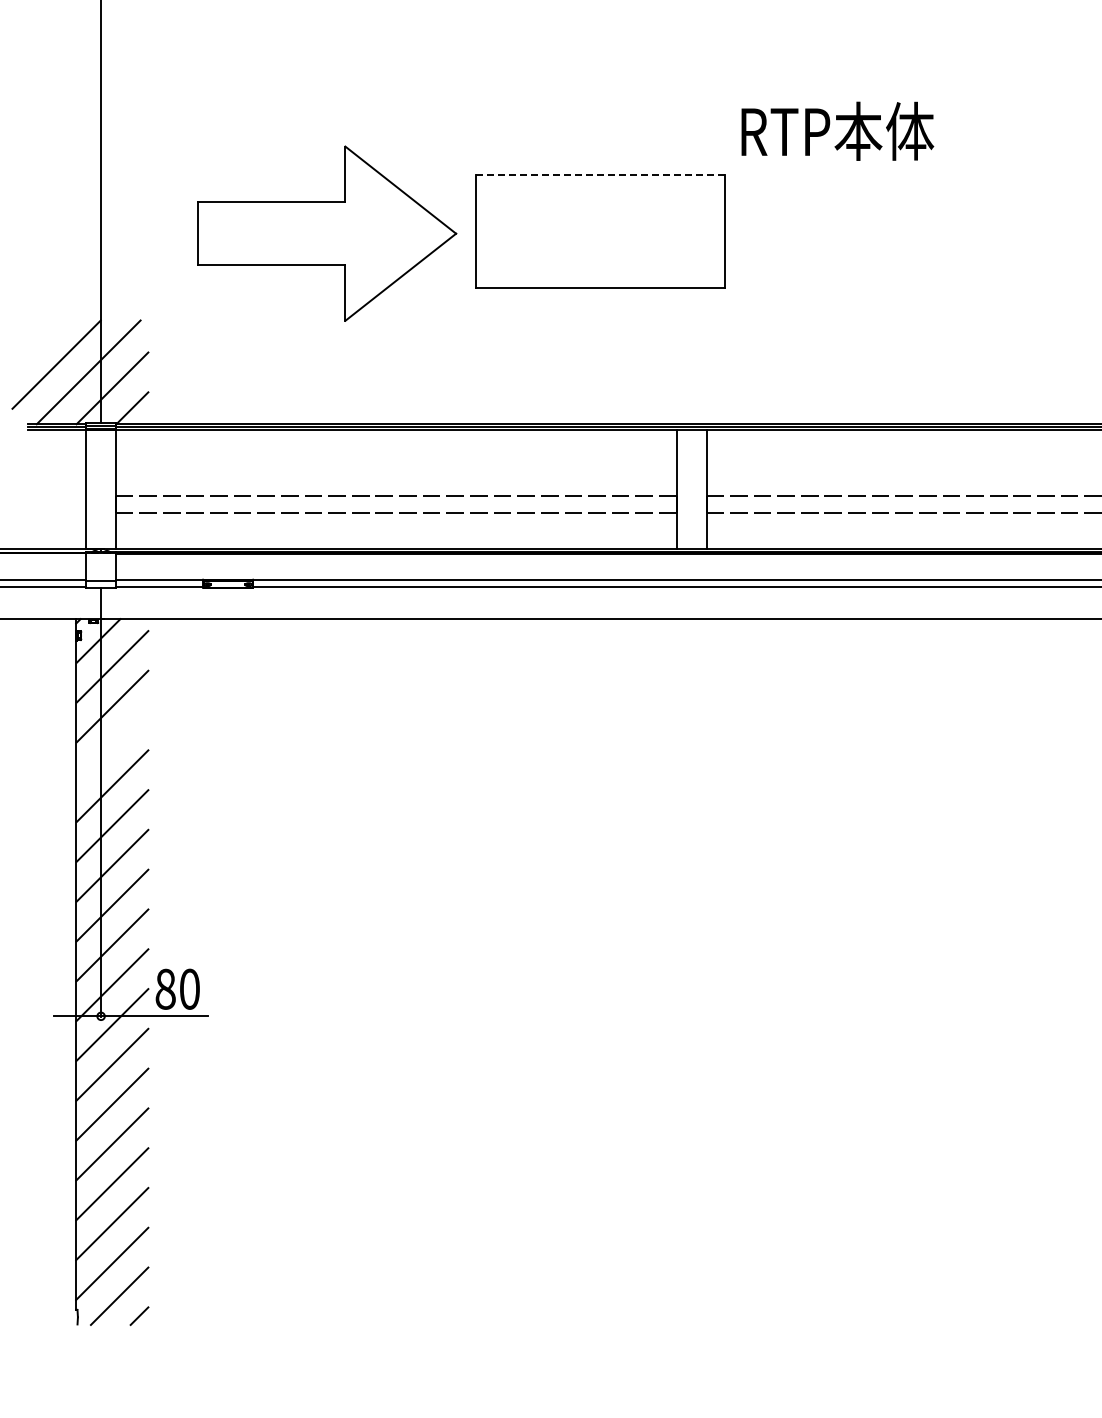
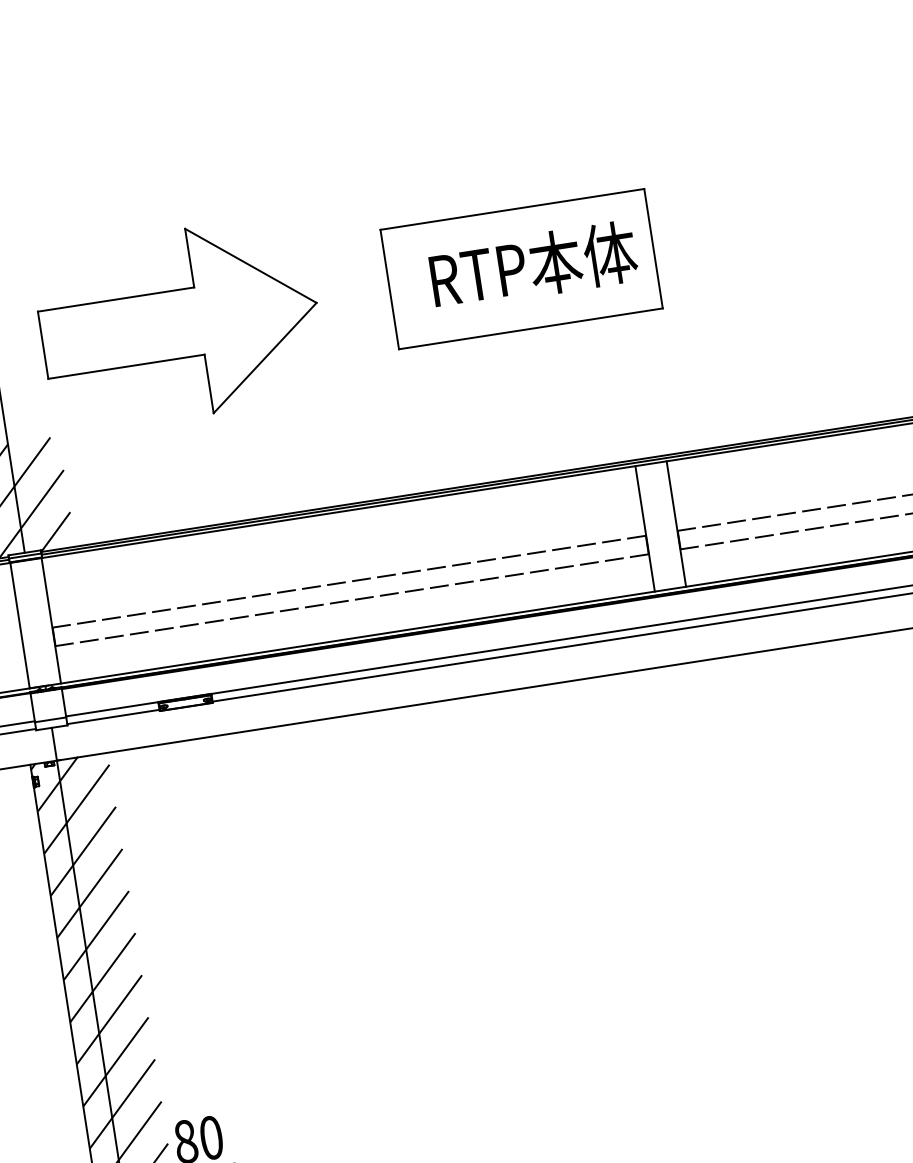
text: (837, 130) -> (533, 264), moved
line: (600, 175) -> (512, 209), dashed -> solid
part: (327, 233) -> (180, 323), moved
line: (112, 746) -> (89, 893), added

